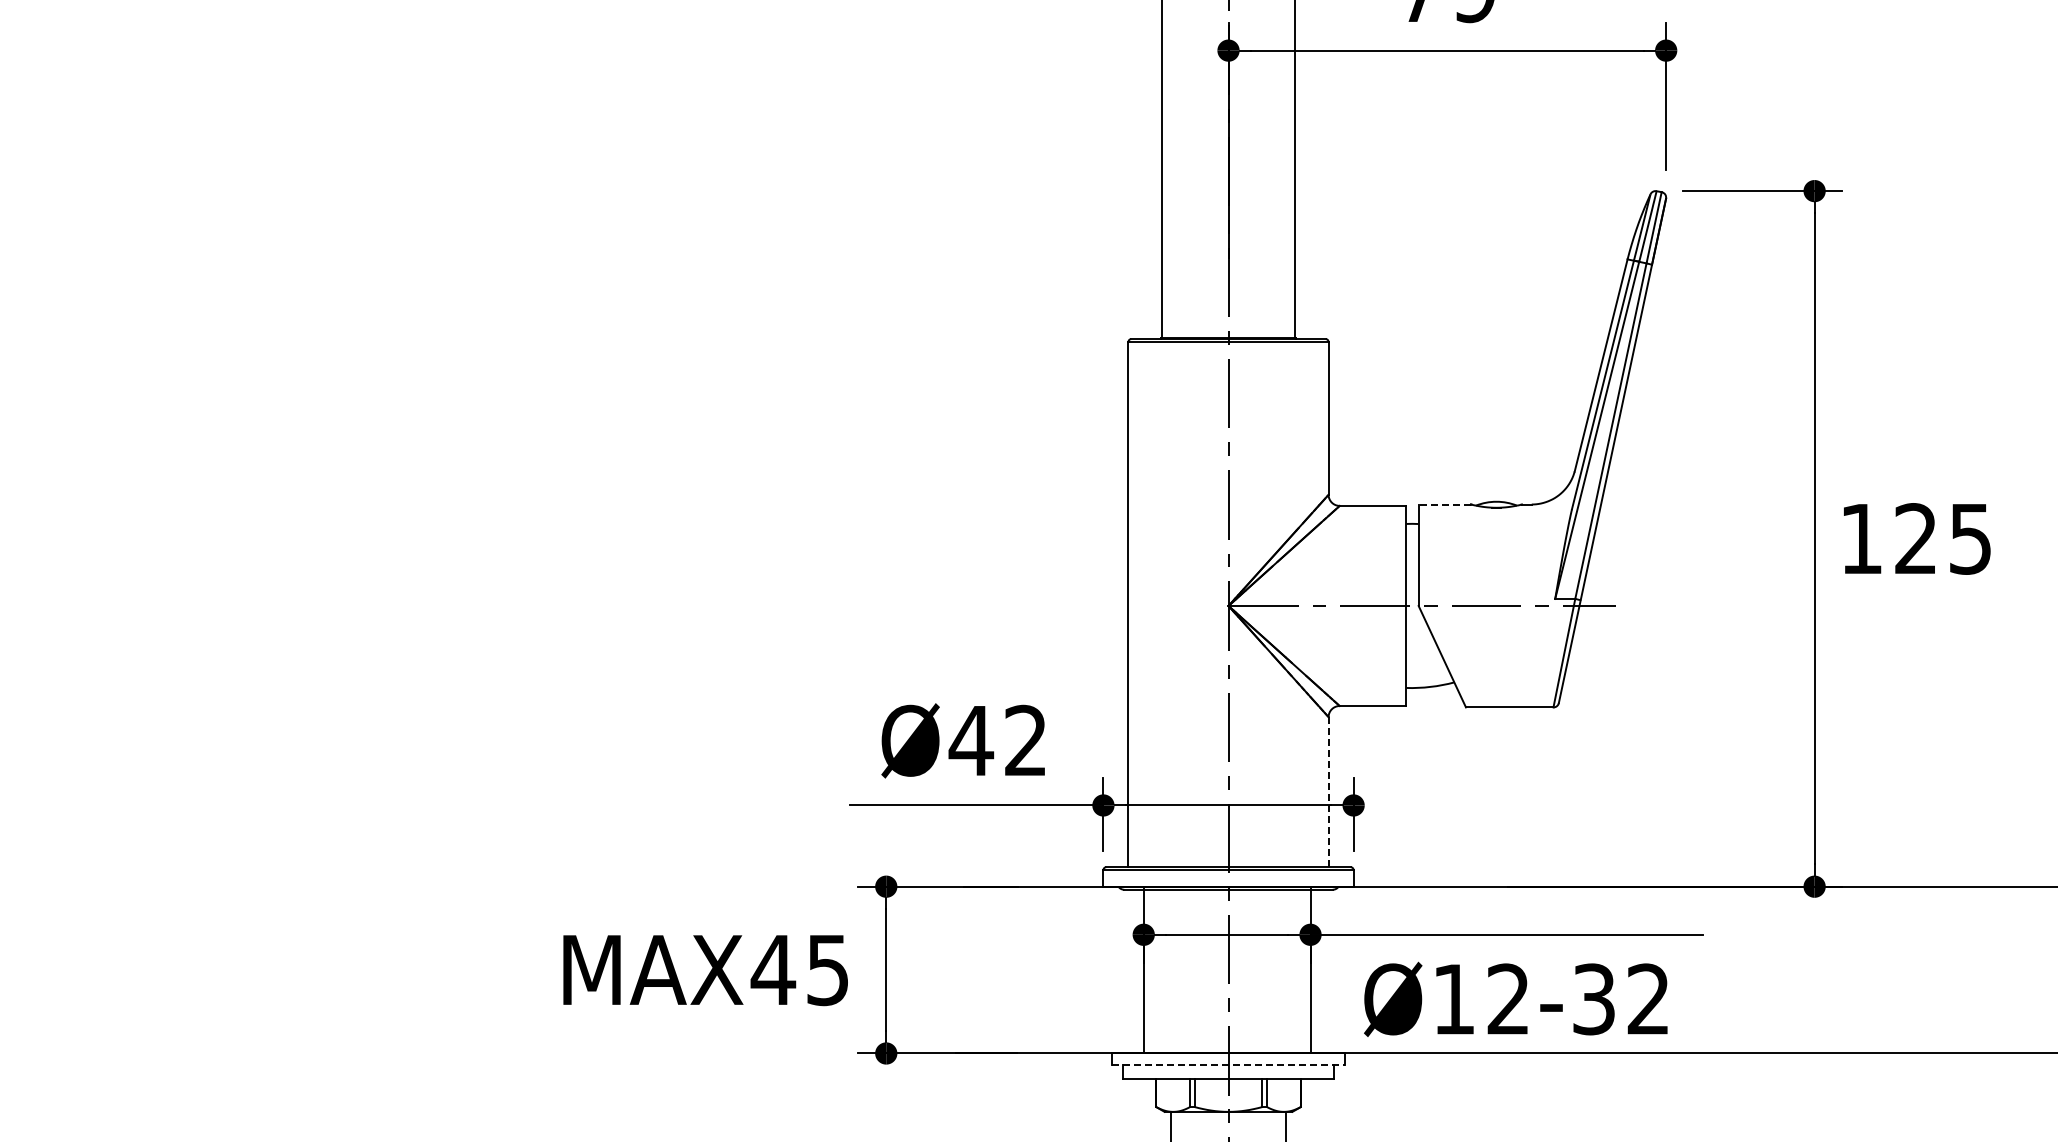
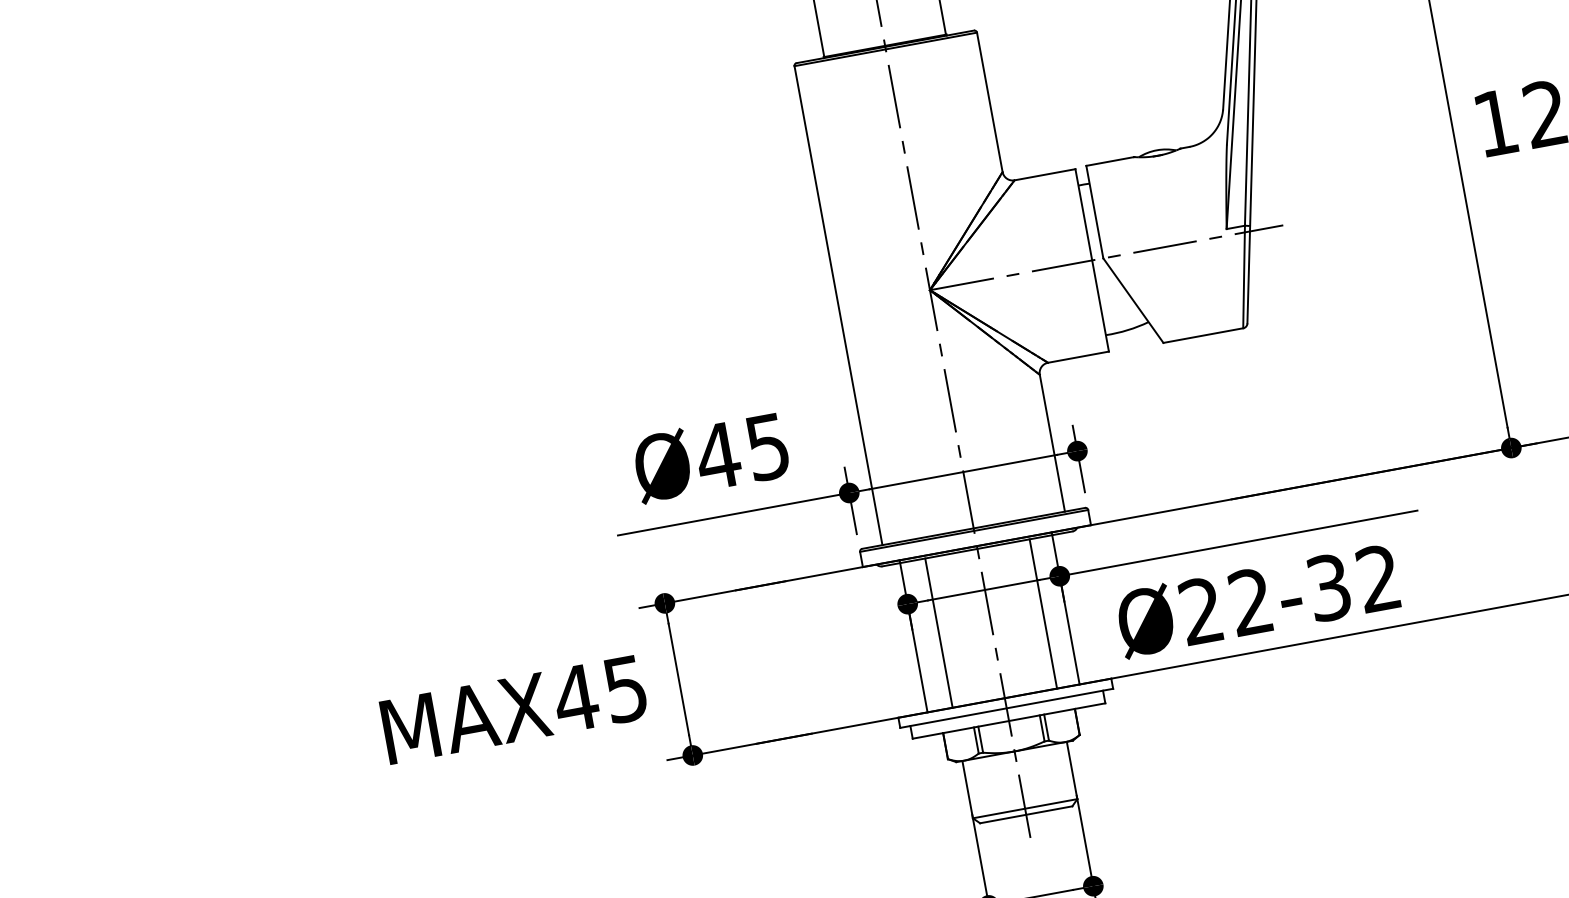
line: (1444, 504) -> (1109, 161), dashed -> solid
text: (1025, 740) -> (767, 446), Ø42 -> Ø45
line: (1328, 792) -> (1052, 443), dashed -> solid
line: (1171, 971) -> (939, 632), added
line: (1285, 971) -> (1043, 613), added
text: (1453, 998) -> (1200, 610), Ø12-32 -> Ø22-32
line: (1228, 1064) -> (1006, 708), dashed -> solid

